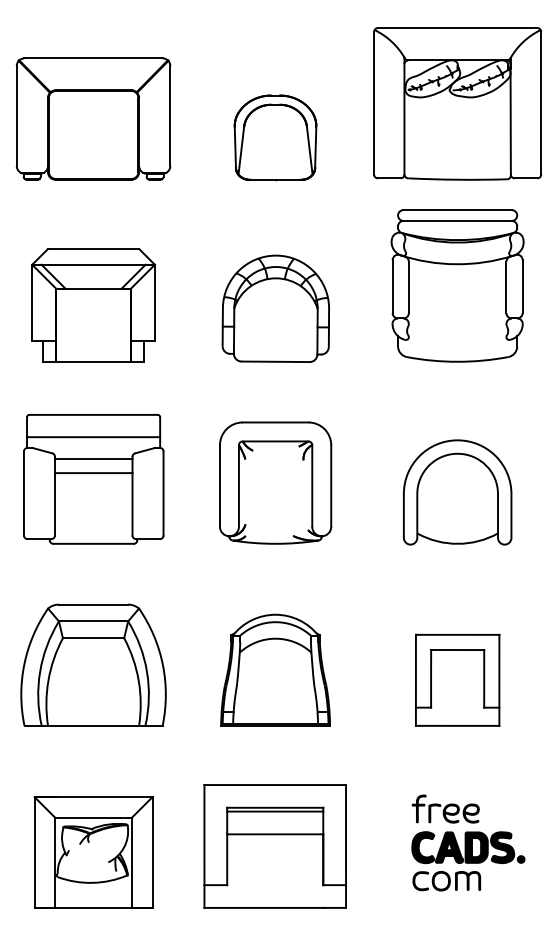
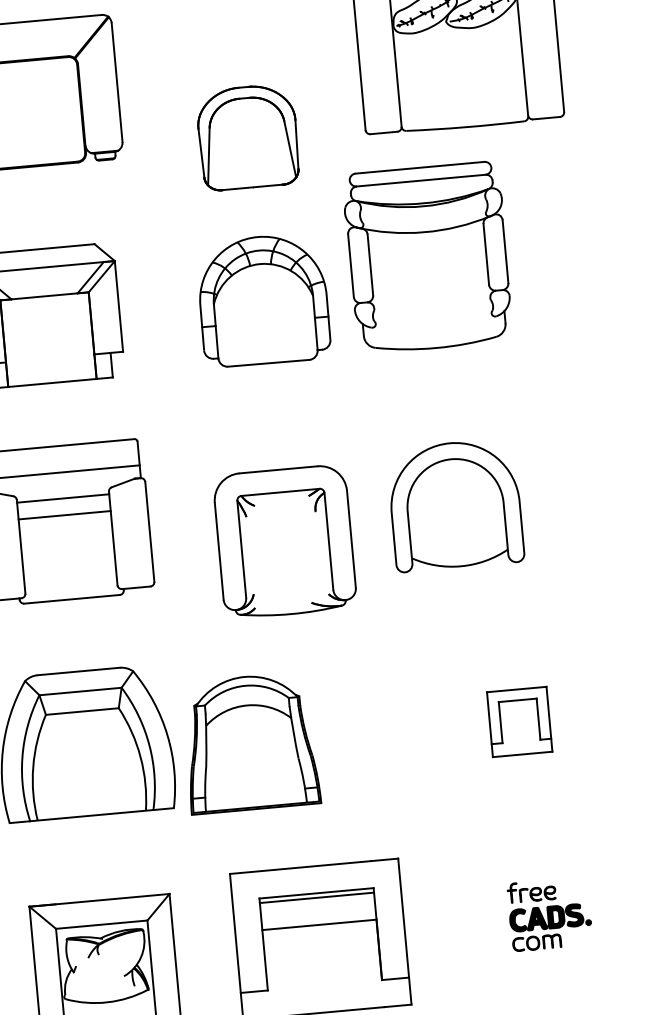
part: (275, 137) -> (248, 137), moved
part: (457, 285) -> (427, 257), moved
part: (275, 482) -> (284, 541), moved
part: (457, 492) -> (455, 505), moved
part: (275, 669) -> (250, 742), moved
part: (457, 679) -> (519, 721), size x0.6
part: (468, 842) -> (549, 913), size x0.6

